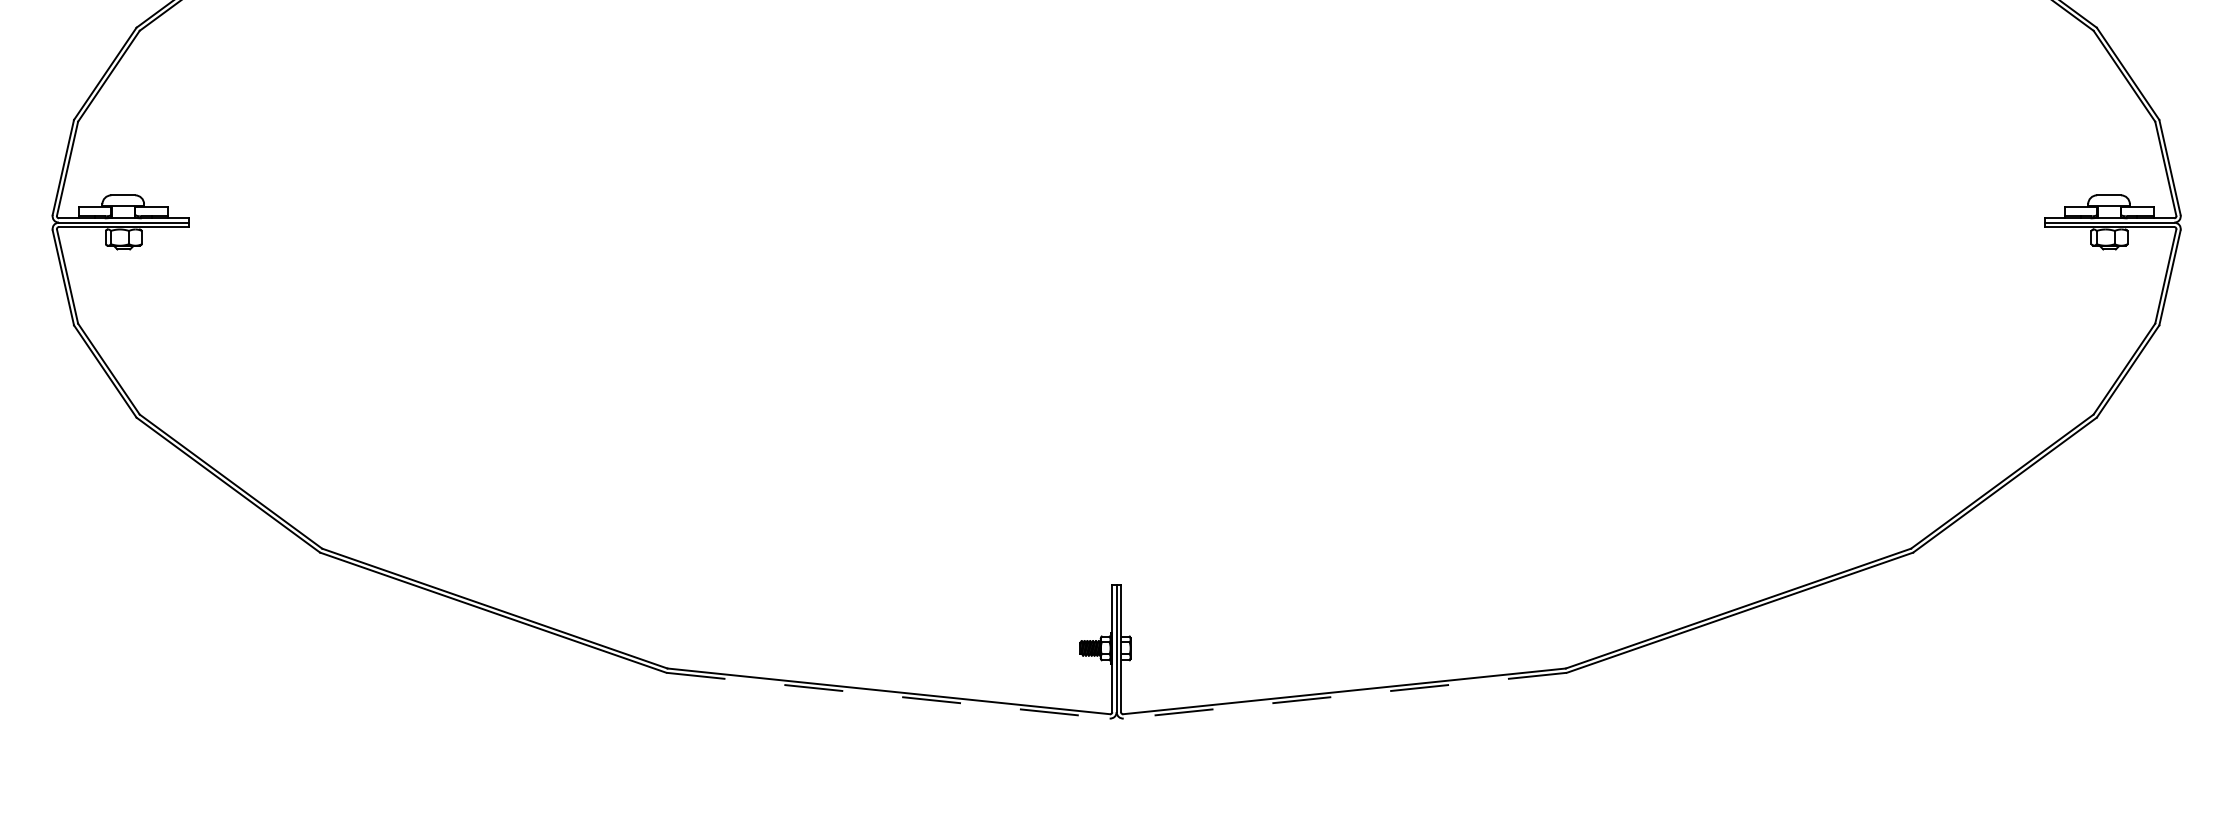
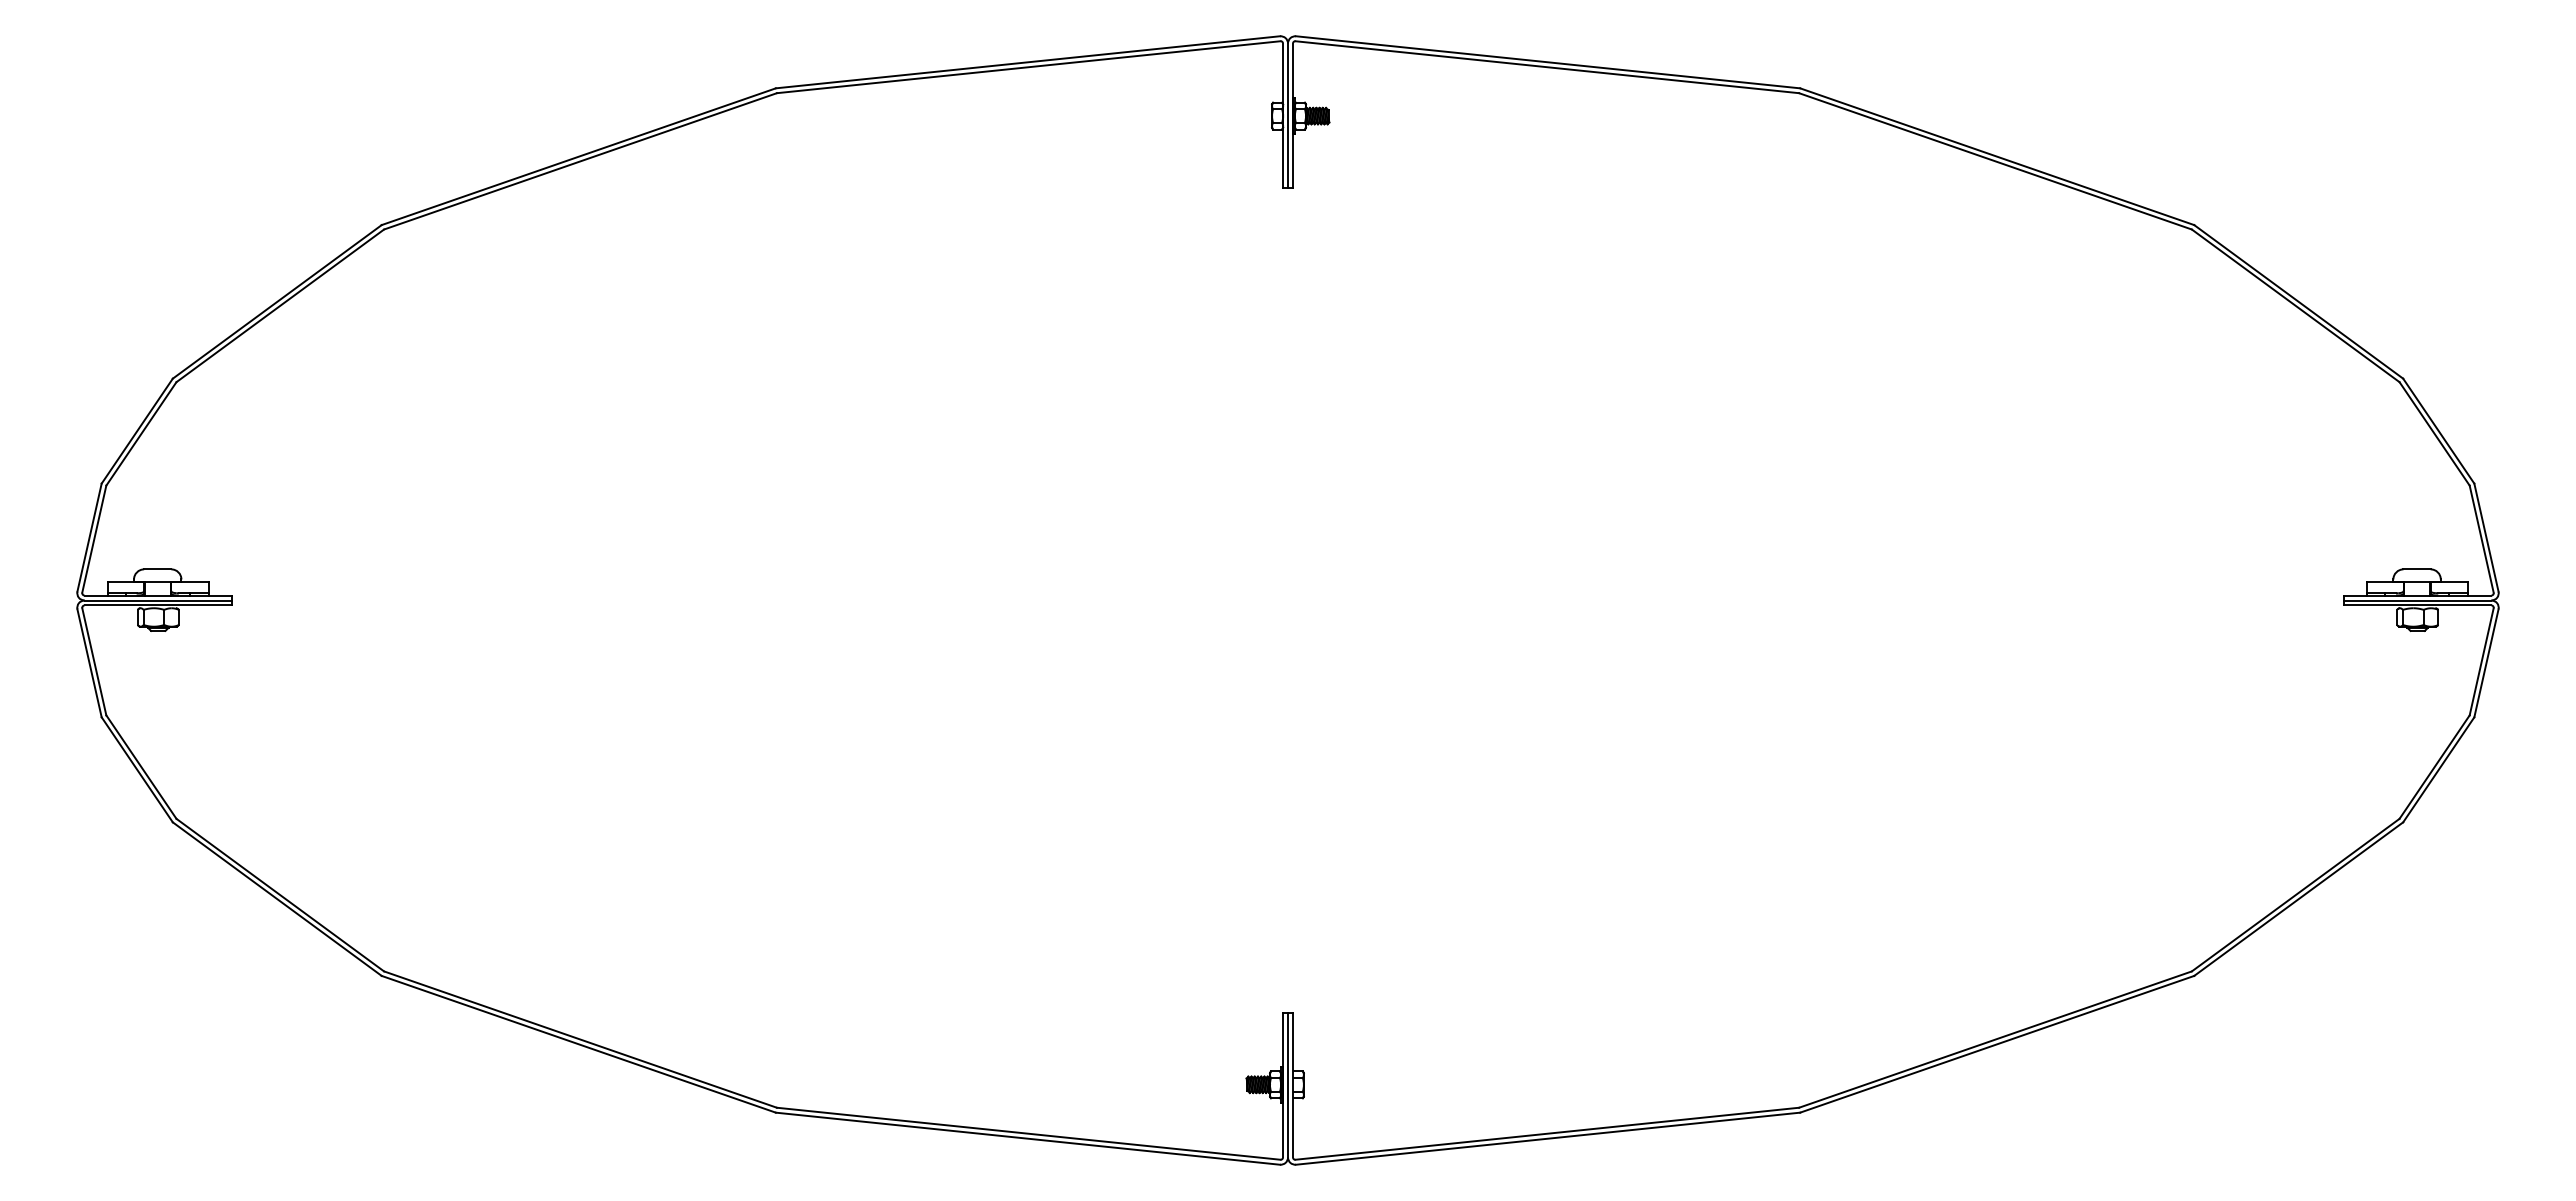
line: (888, 695) -> (1028, 1138), dashed -> solid
line: (1344, 695) -> (1547, 1138), dashed -> solid

